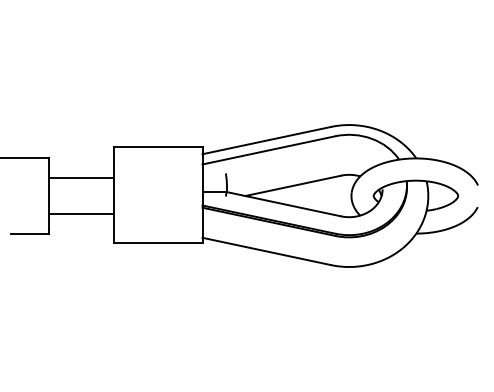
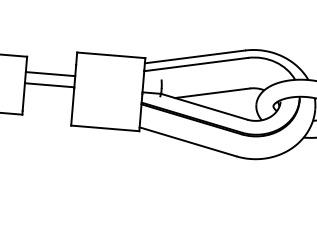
line: (81, 213) -> (49, 85), moved

